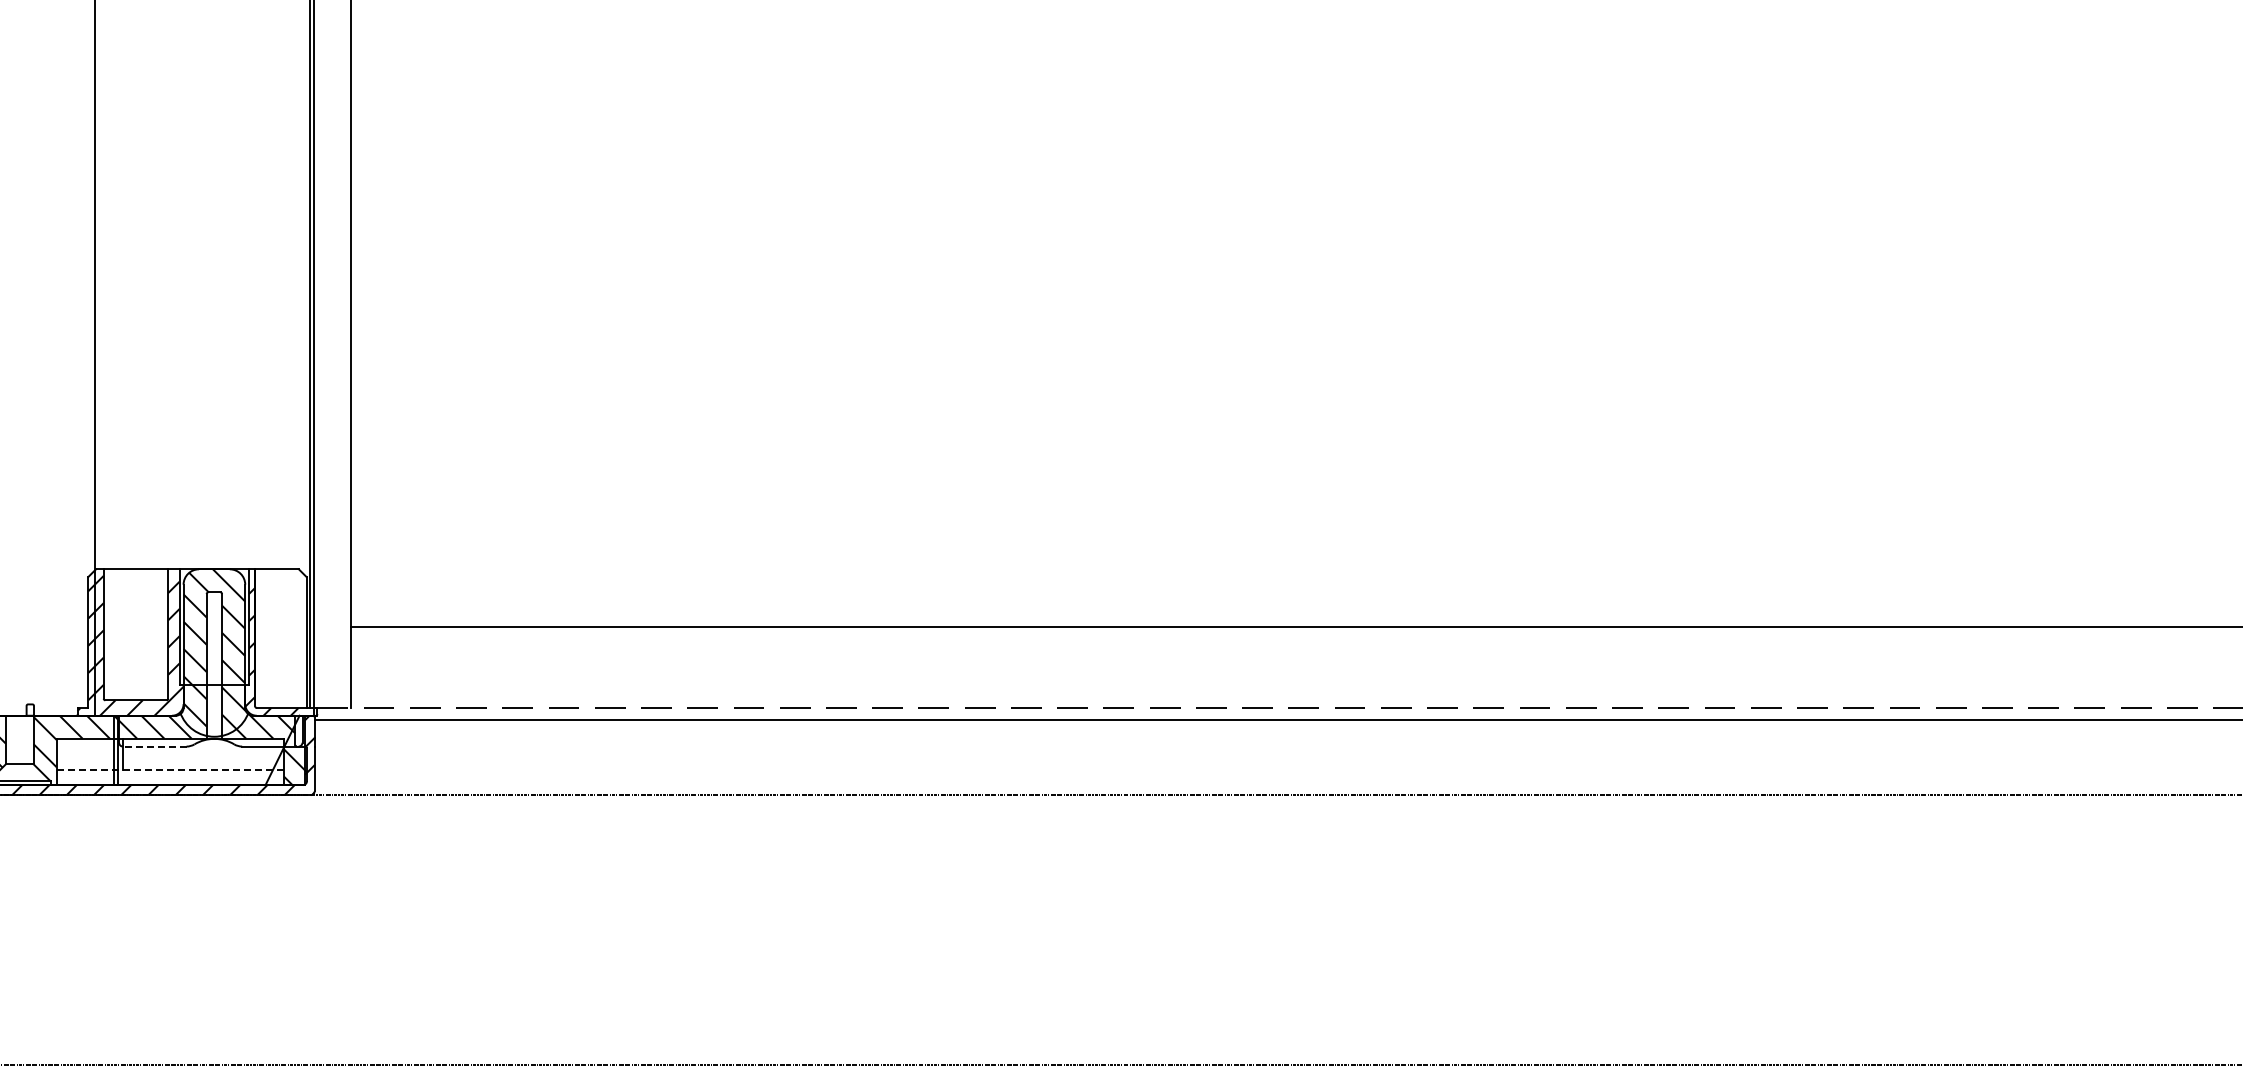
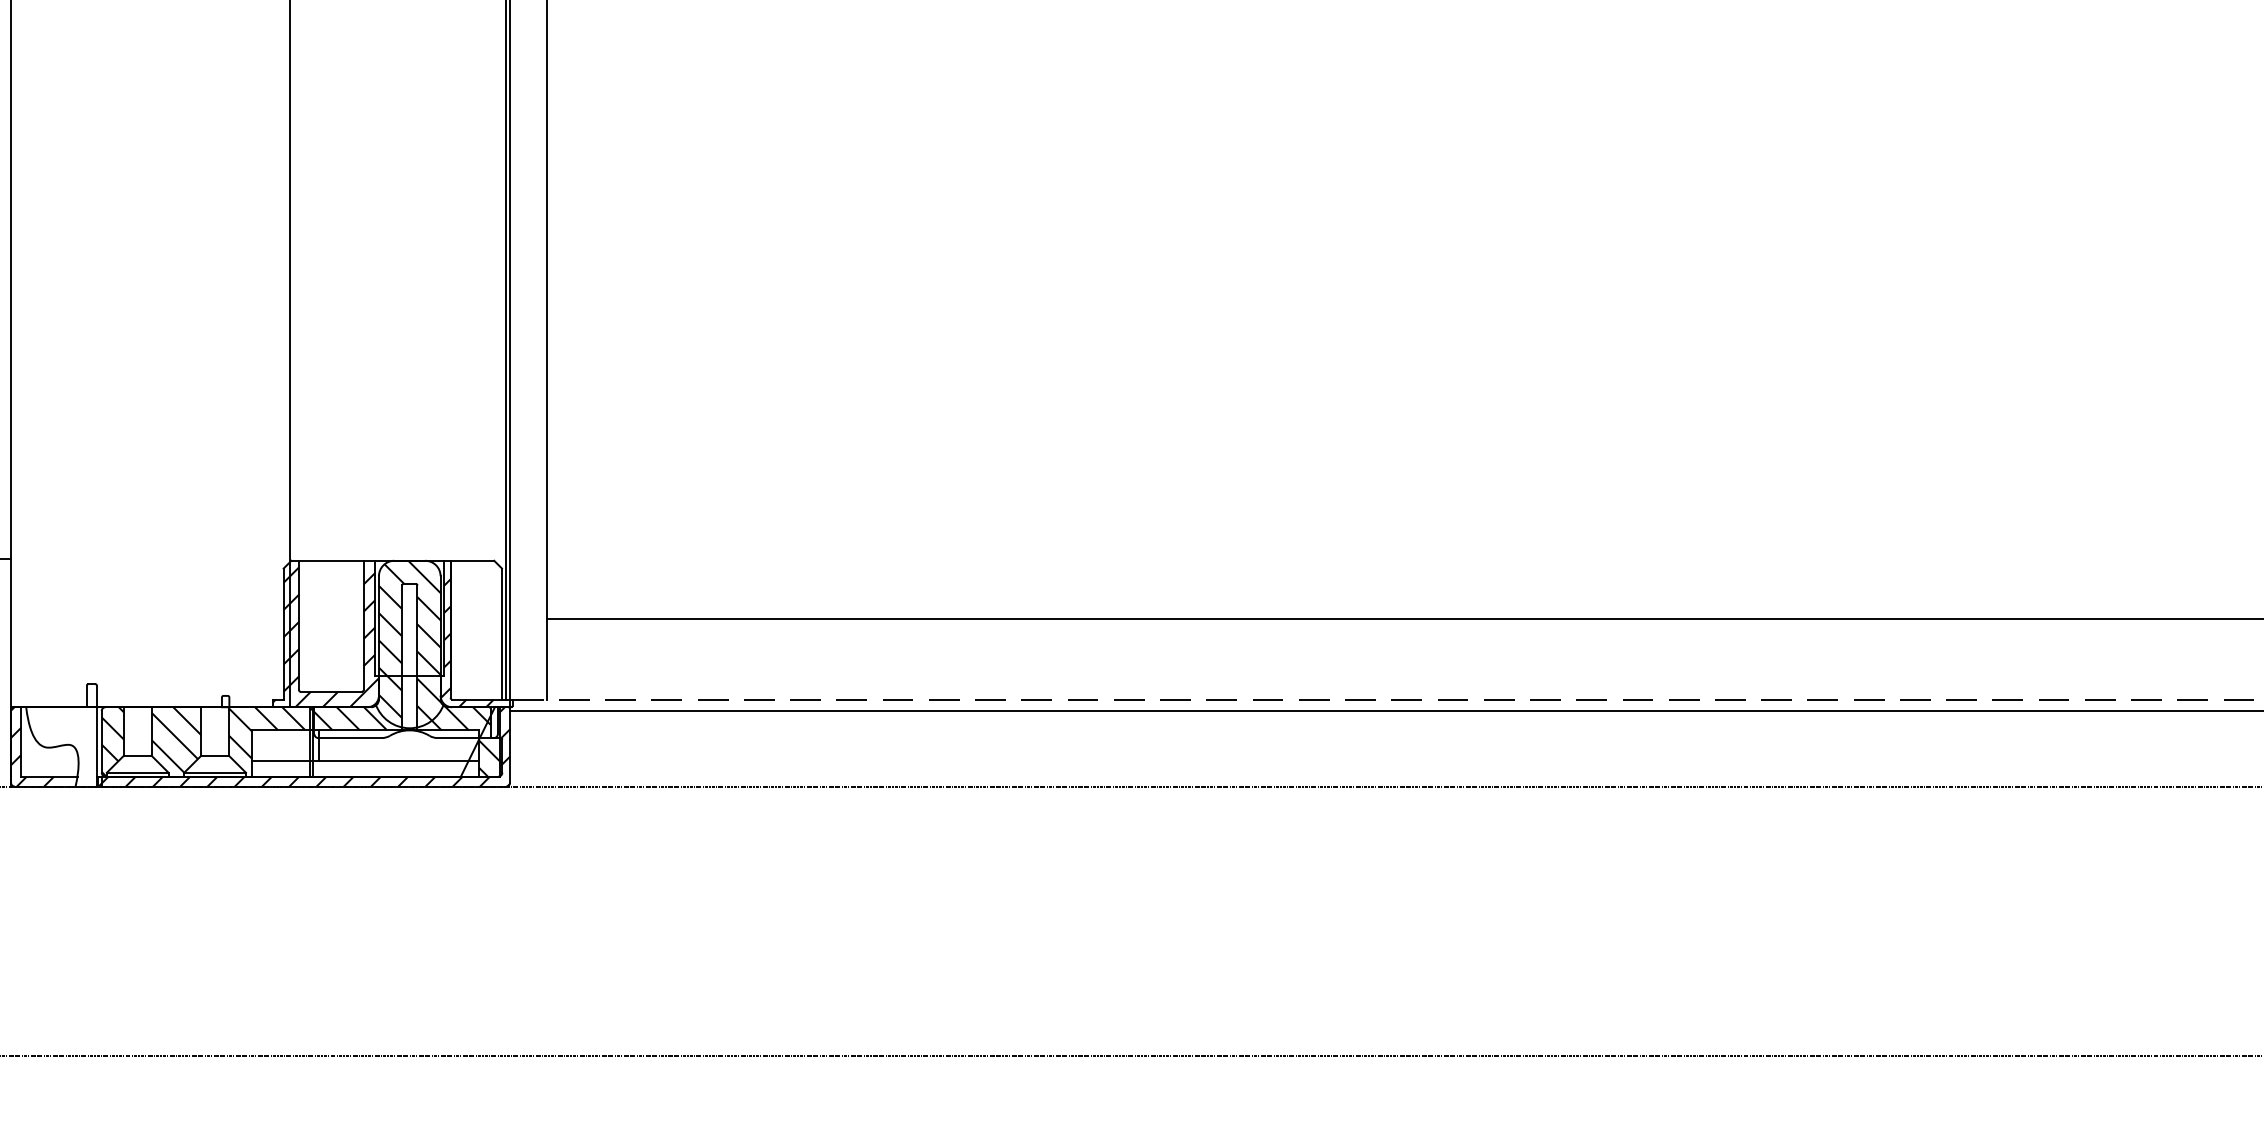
line: (155, 747) -> (350, 738), dashed -> solid
line: (170, 770) -> (365, 761), dashed -> solid

